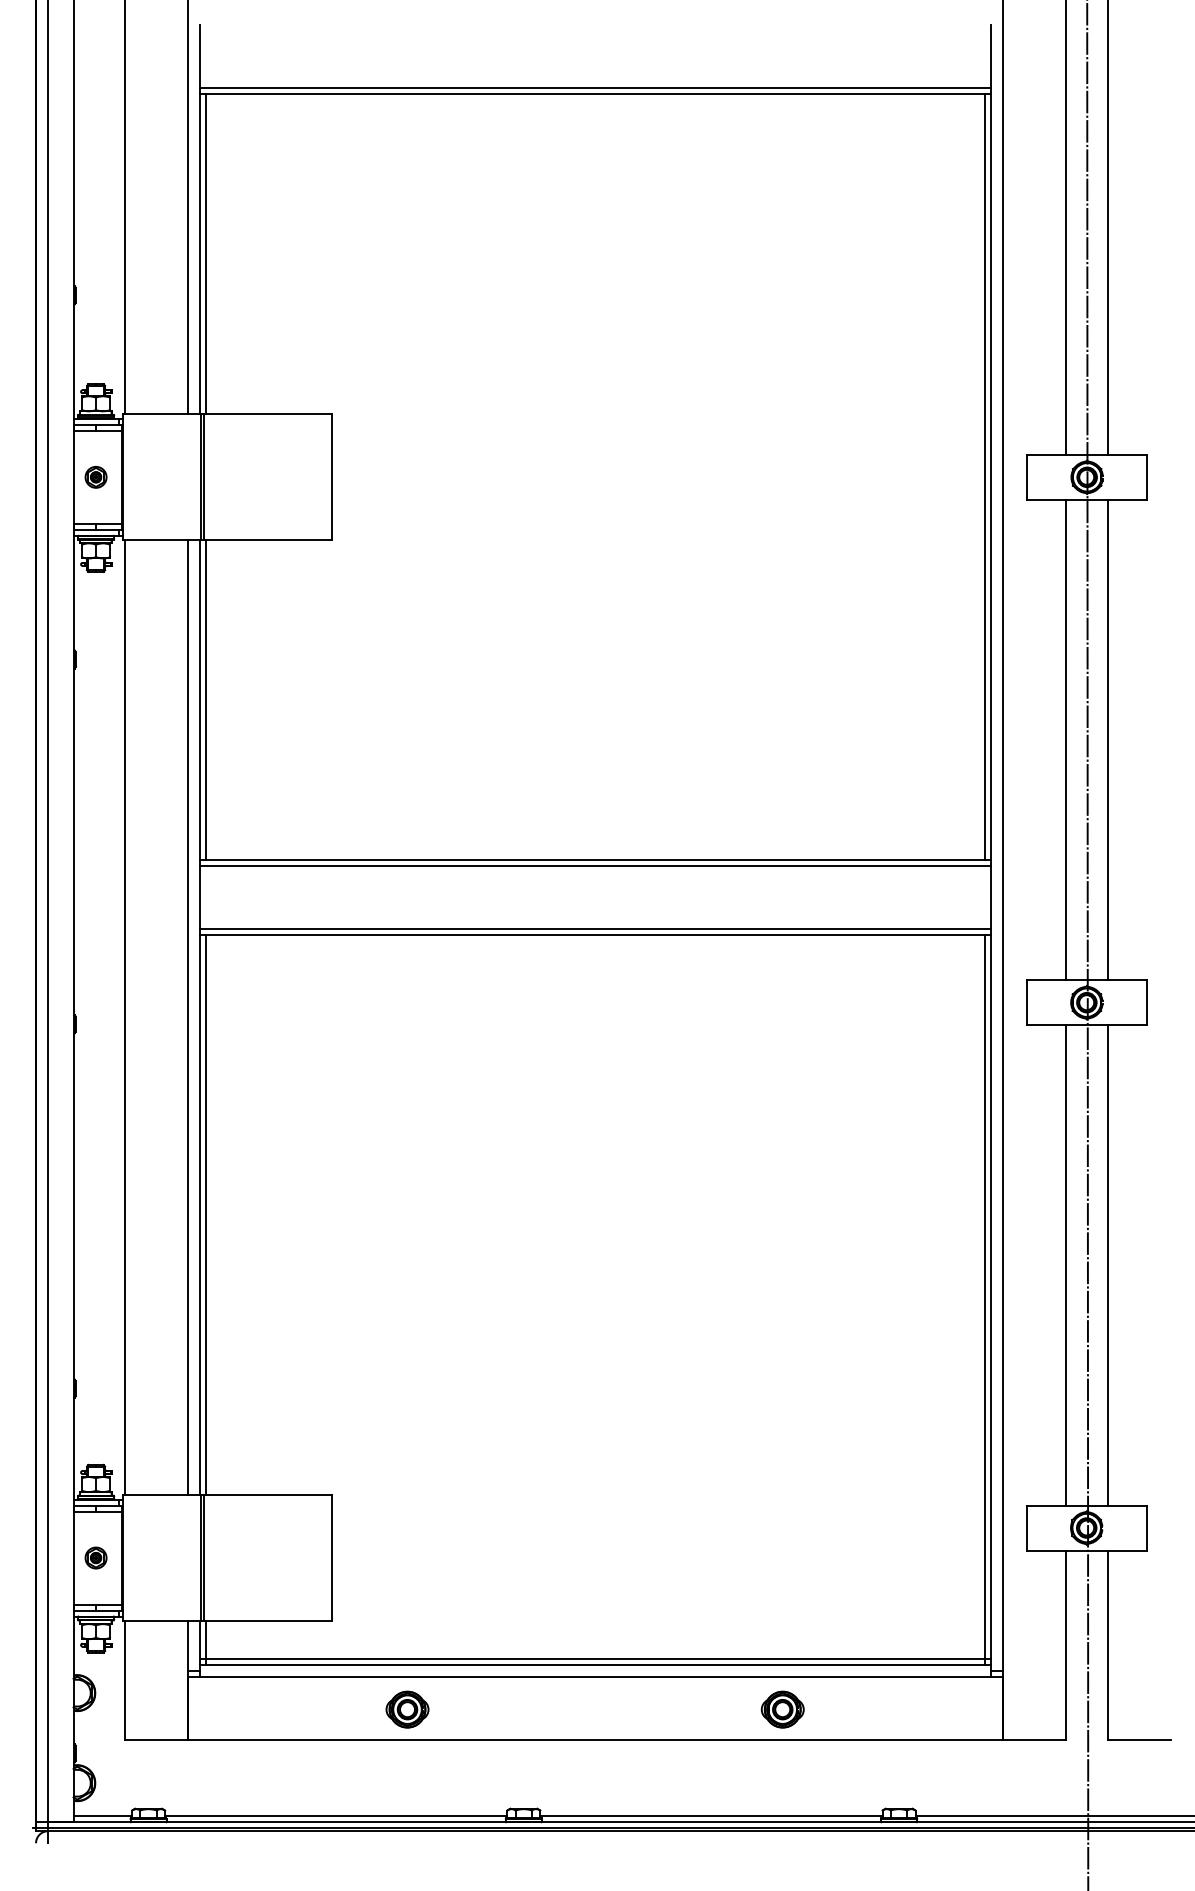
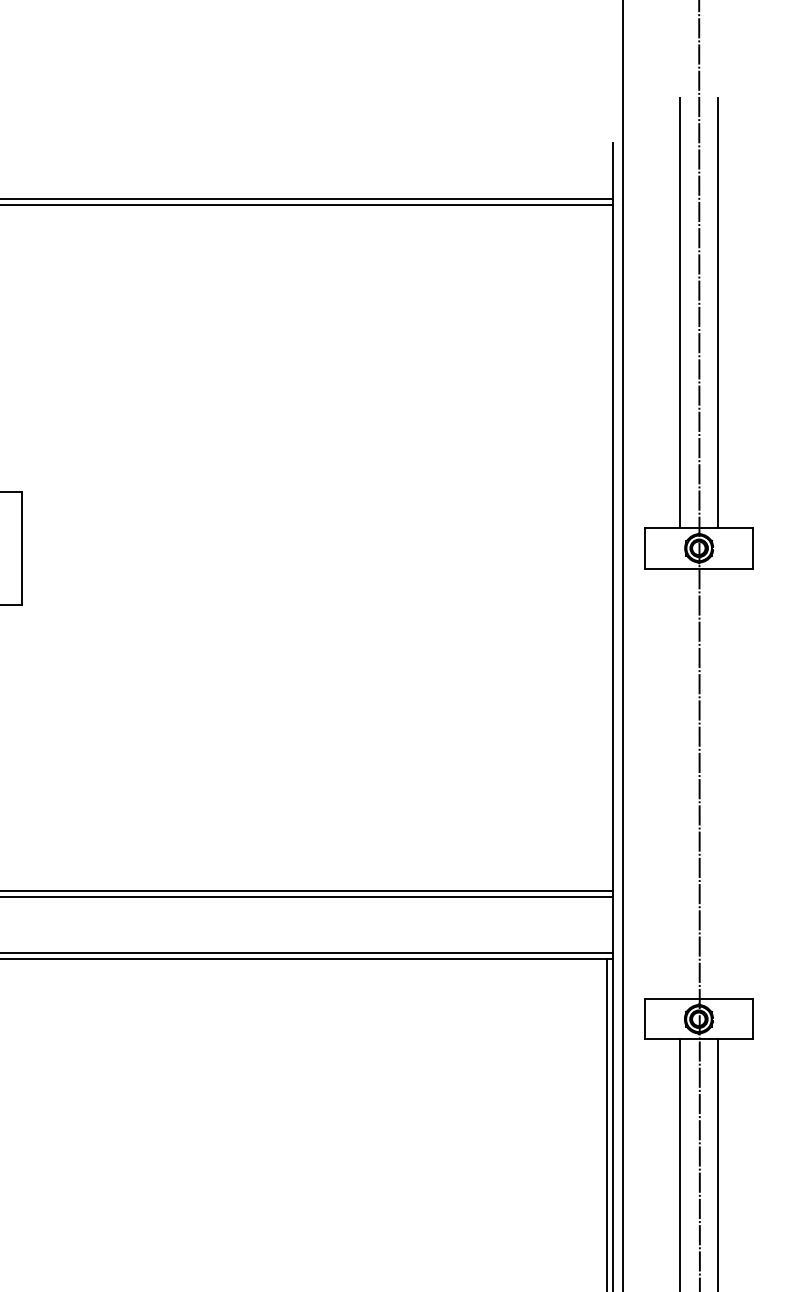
line: (984, 476) -> (607, 547), removed
line: (1065, 739) -> (679, 783), removed
line: (1107, 739) -> (717, 783), removed

